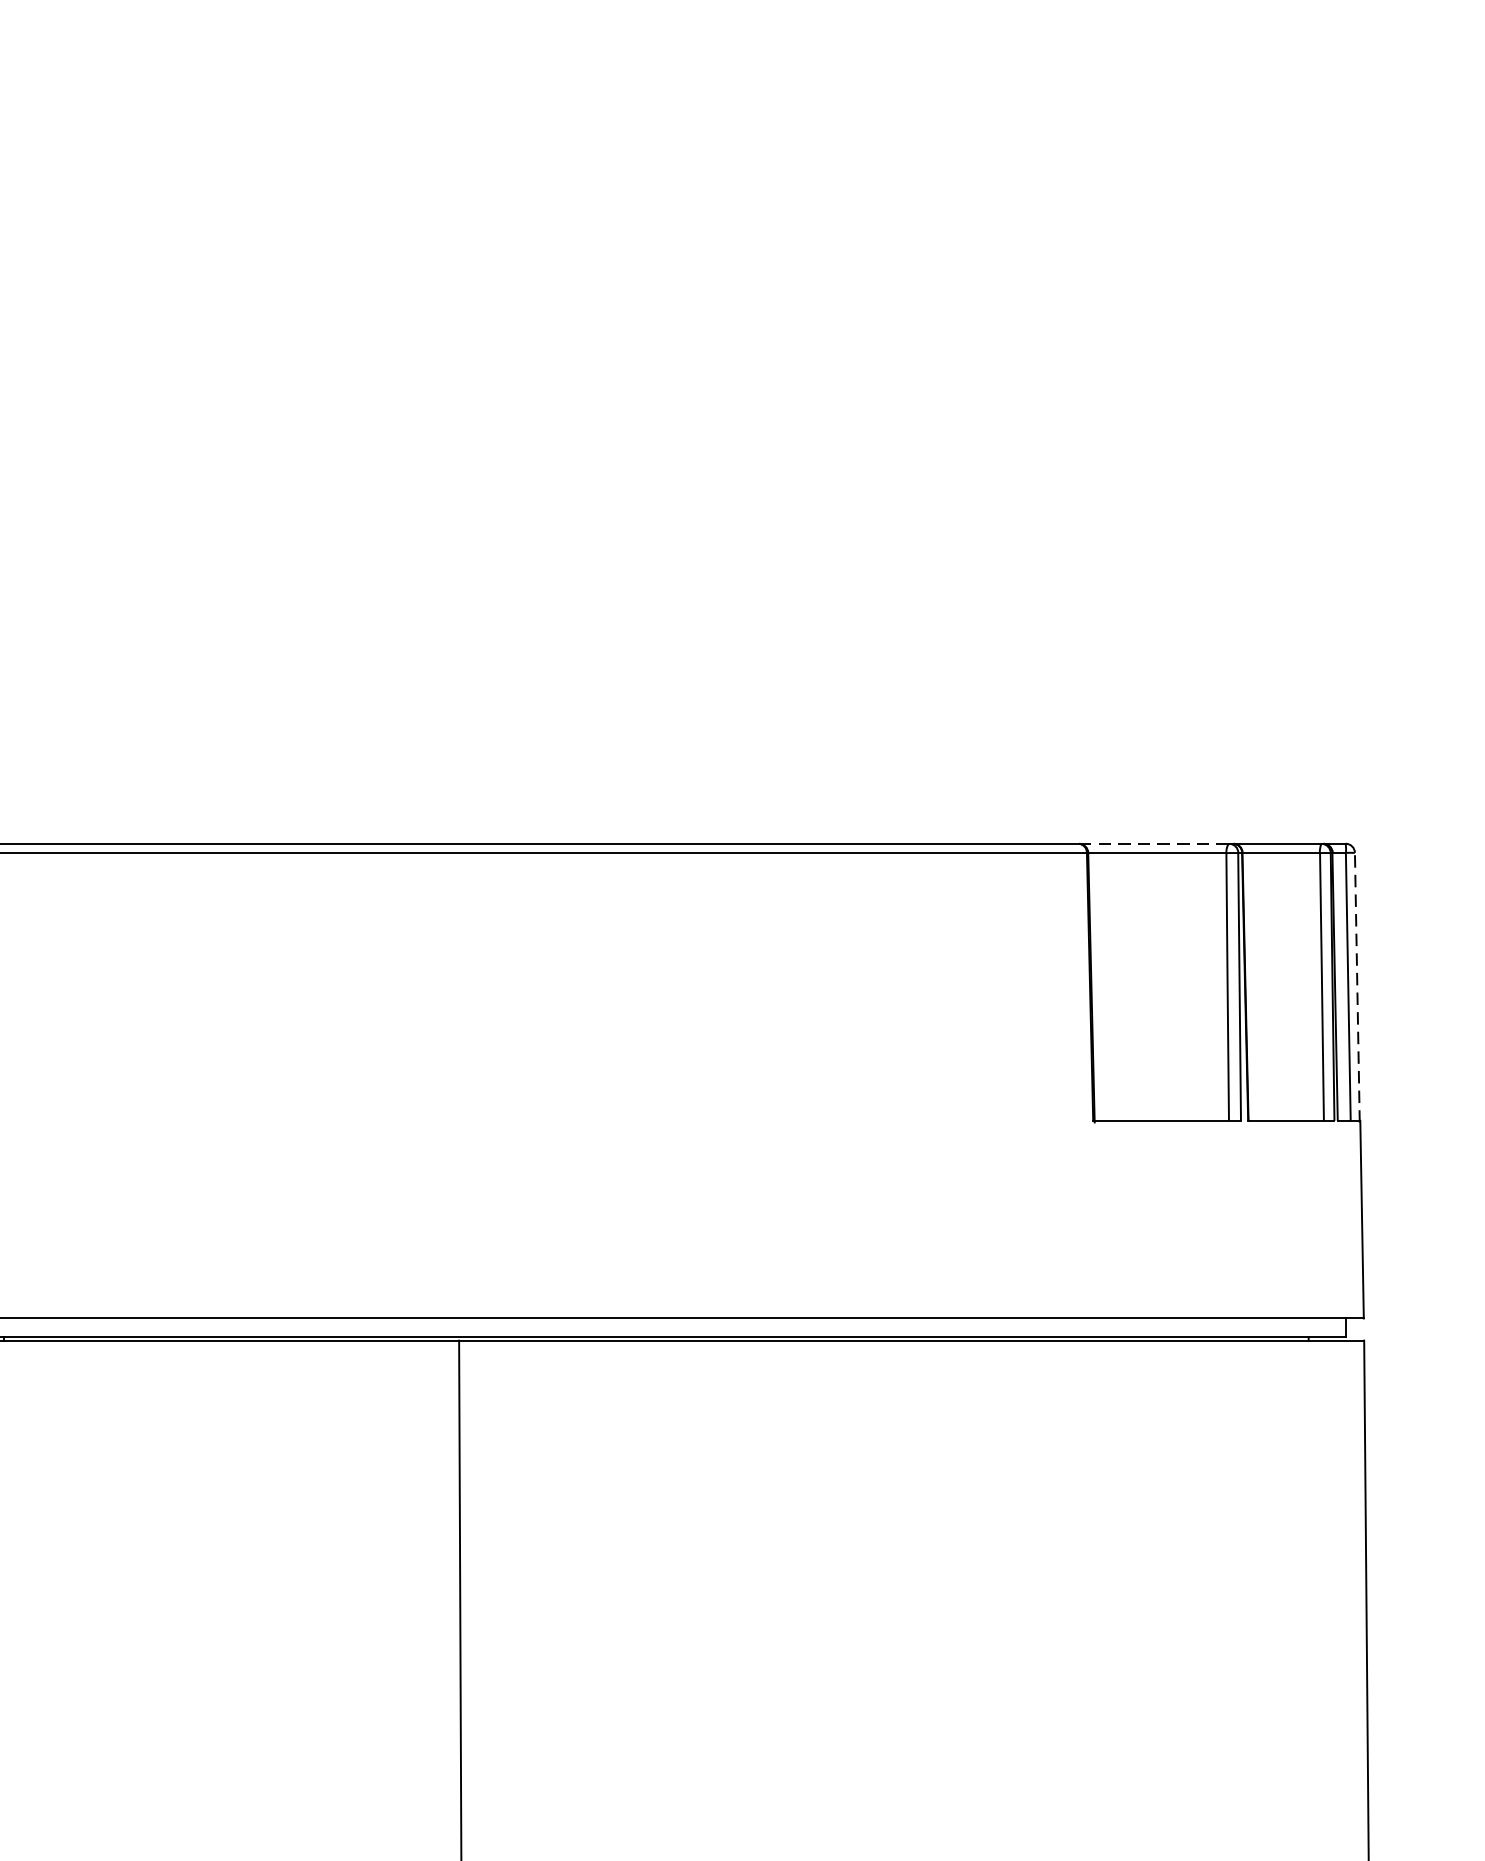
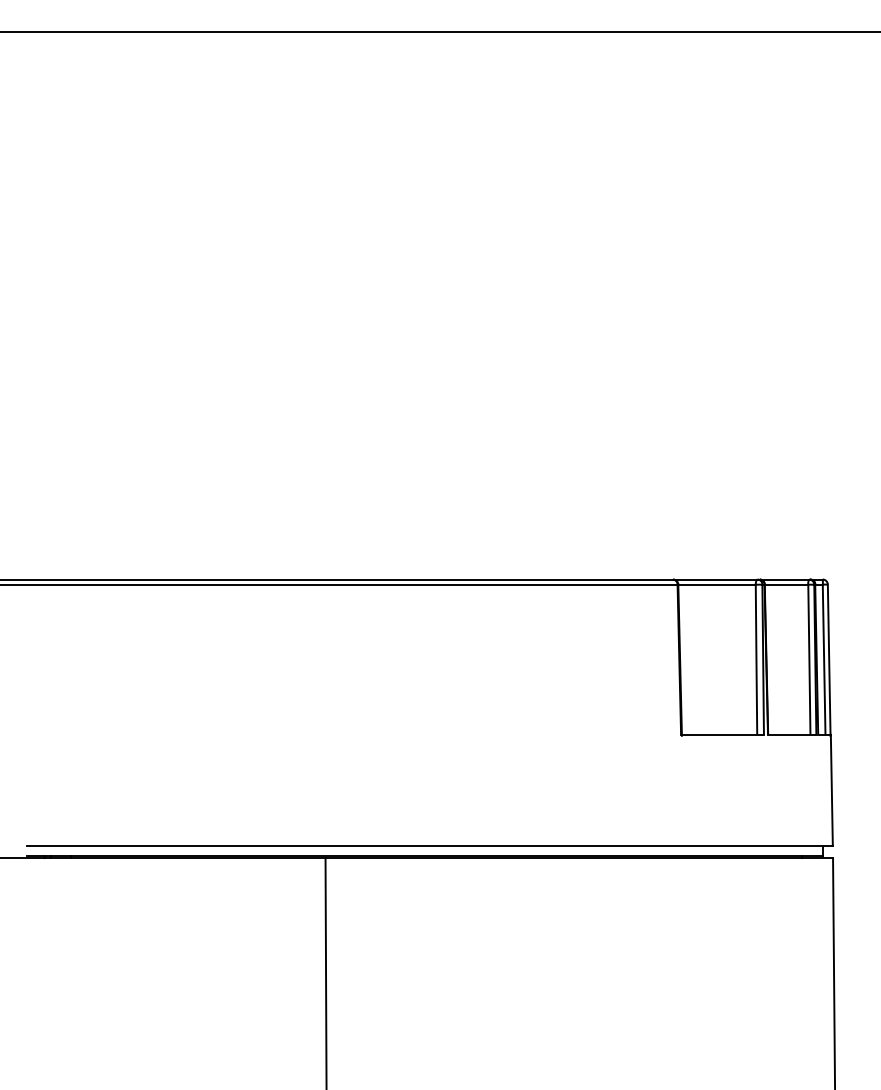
line: (1154, 843) -> (715, 579), dashed -> solid
line: (1357, 988) -> (829, 660), dashed -> solid

